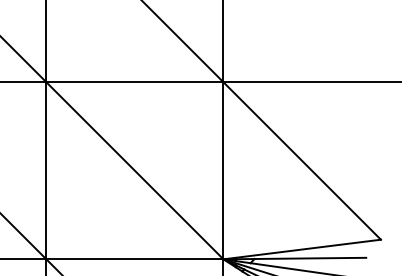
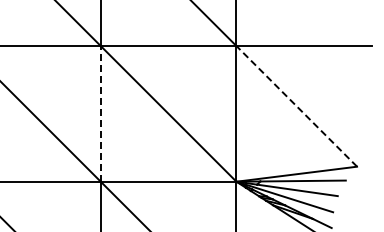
line: (301, 161) -> (296, 106), solid -> dashed
line: (46, 170) -> (100, 113), solid -> dashed

